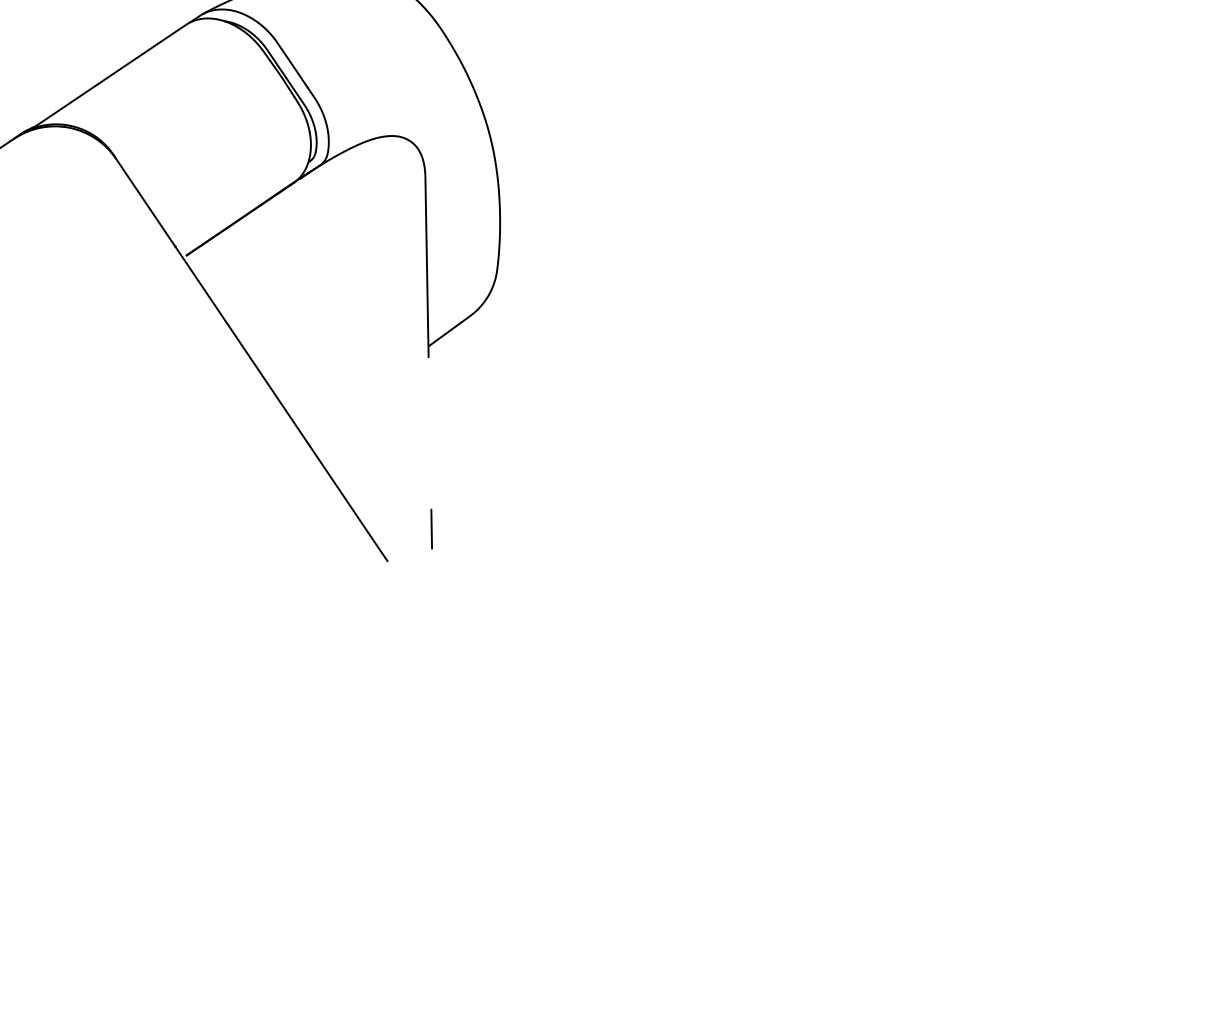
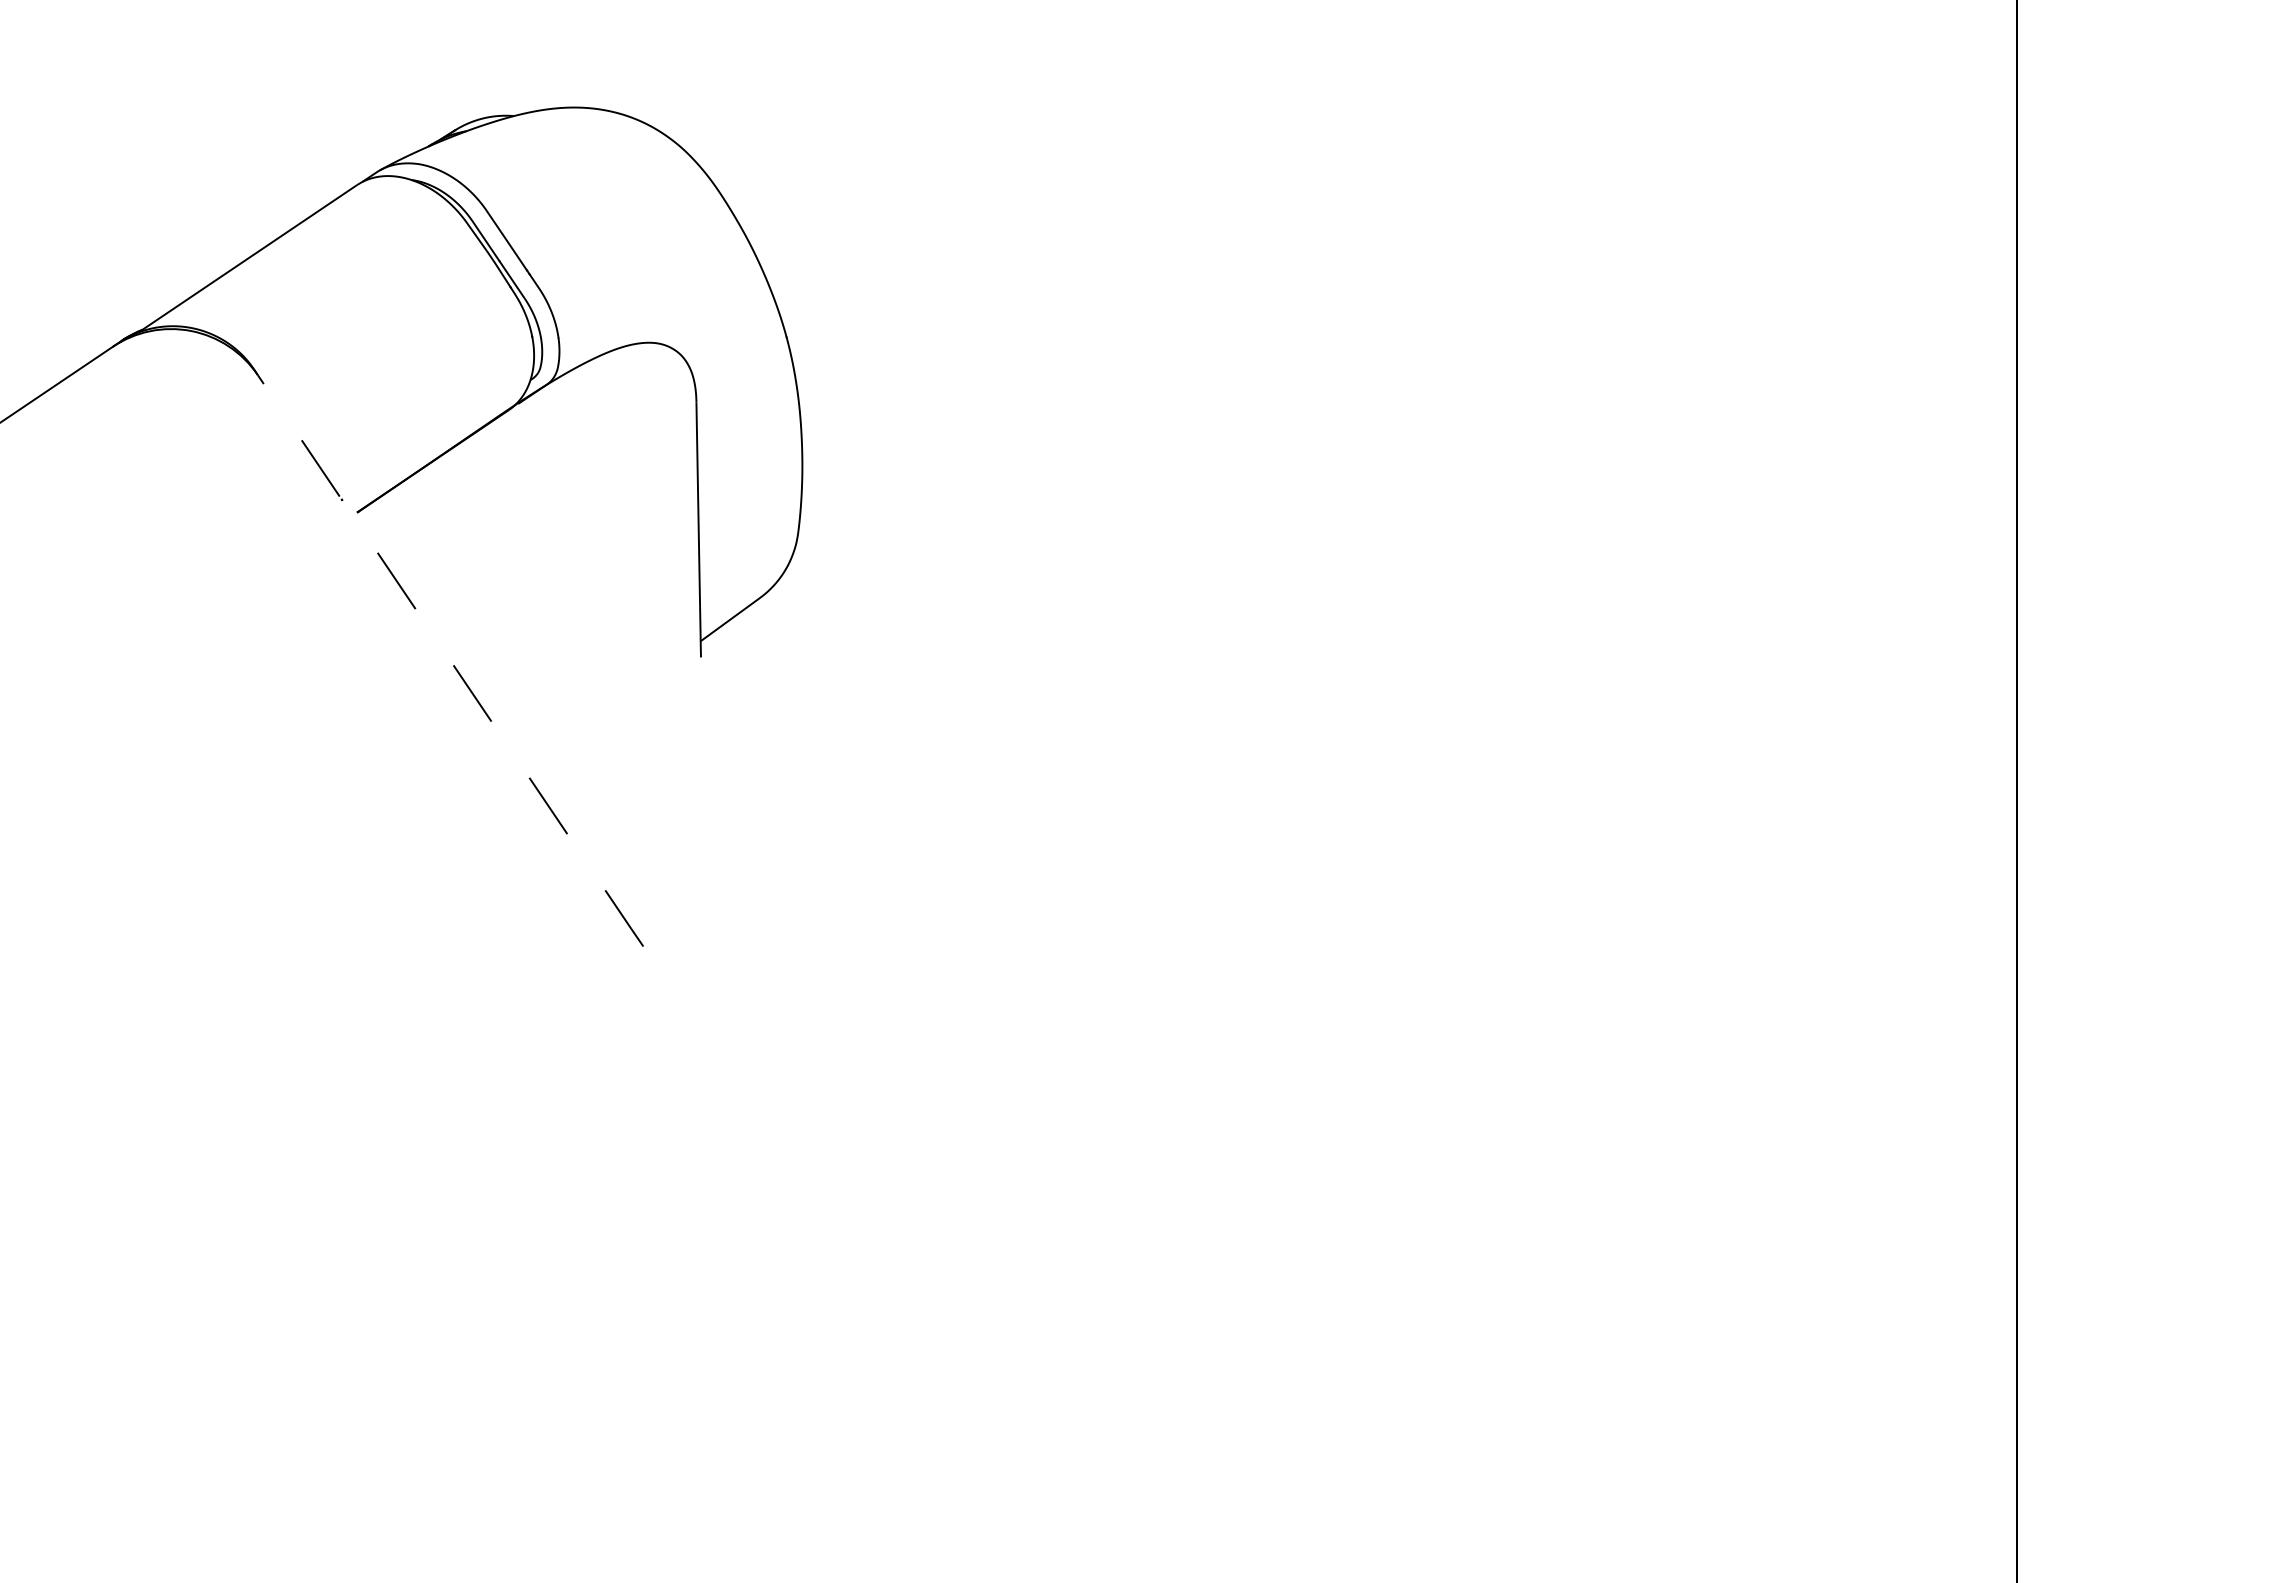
line: (250, 357) -> (448, 657), solid -> dashed
line: (431, 528) -> (705, 899), removed

